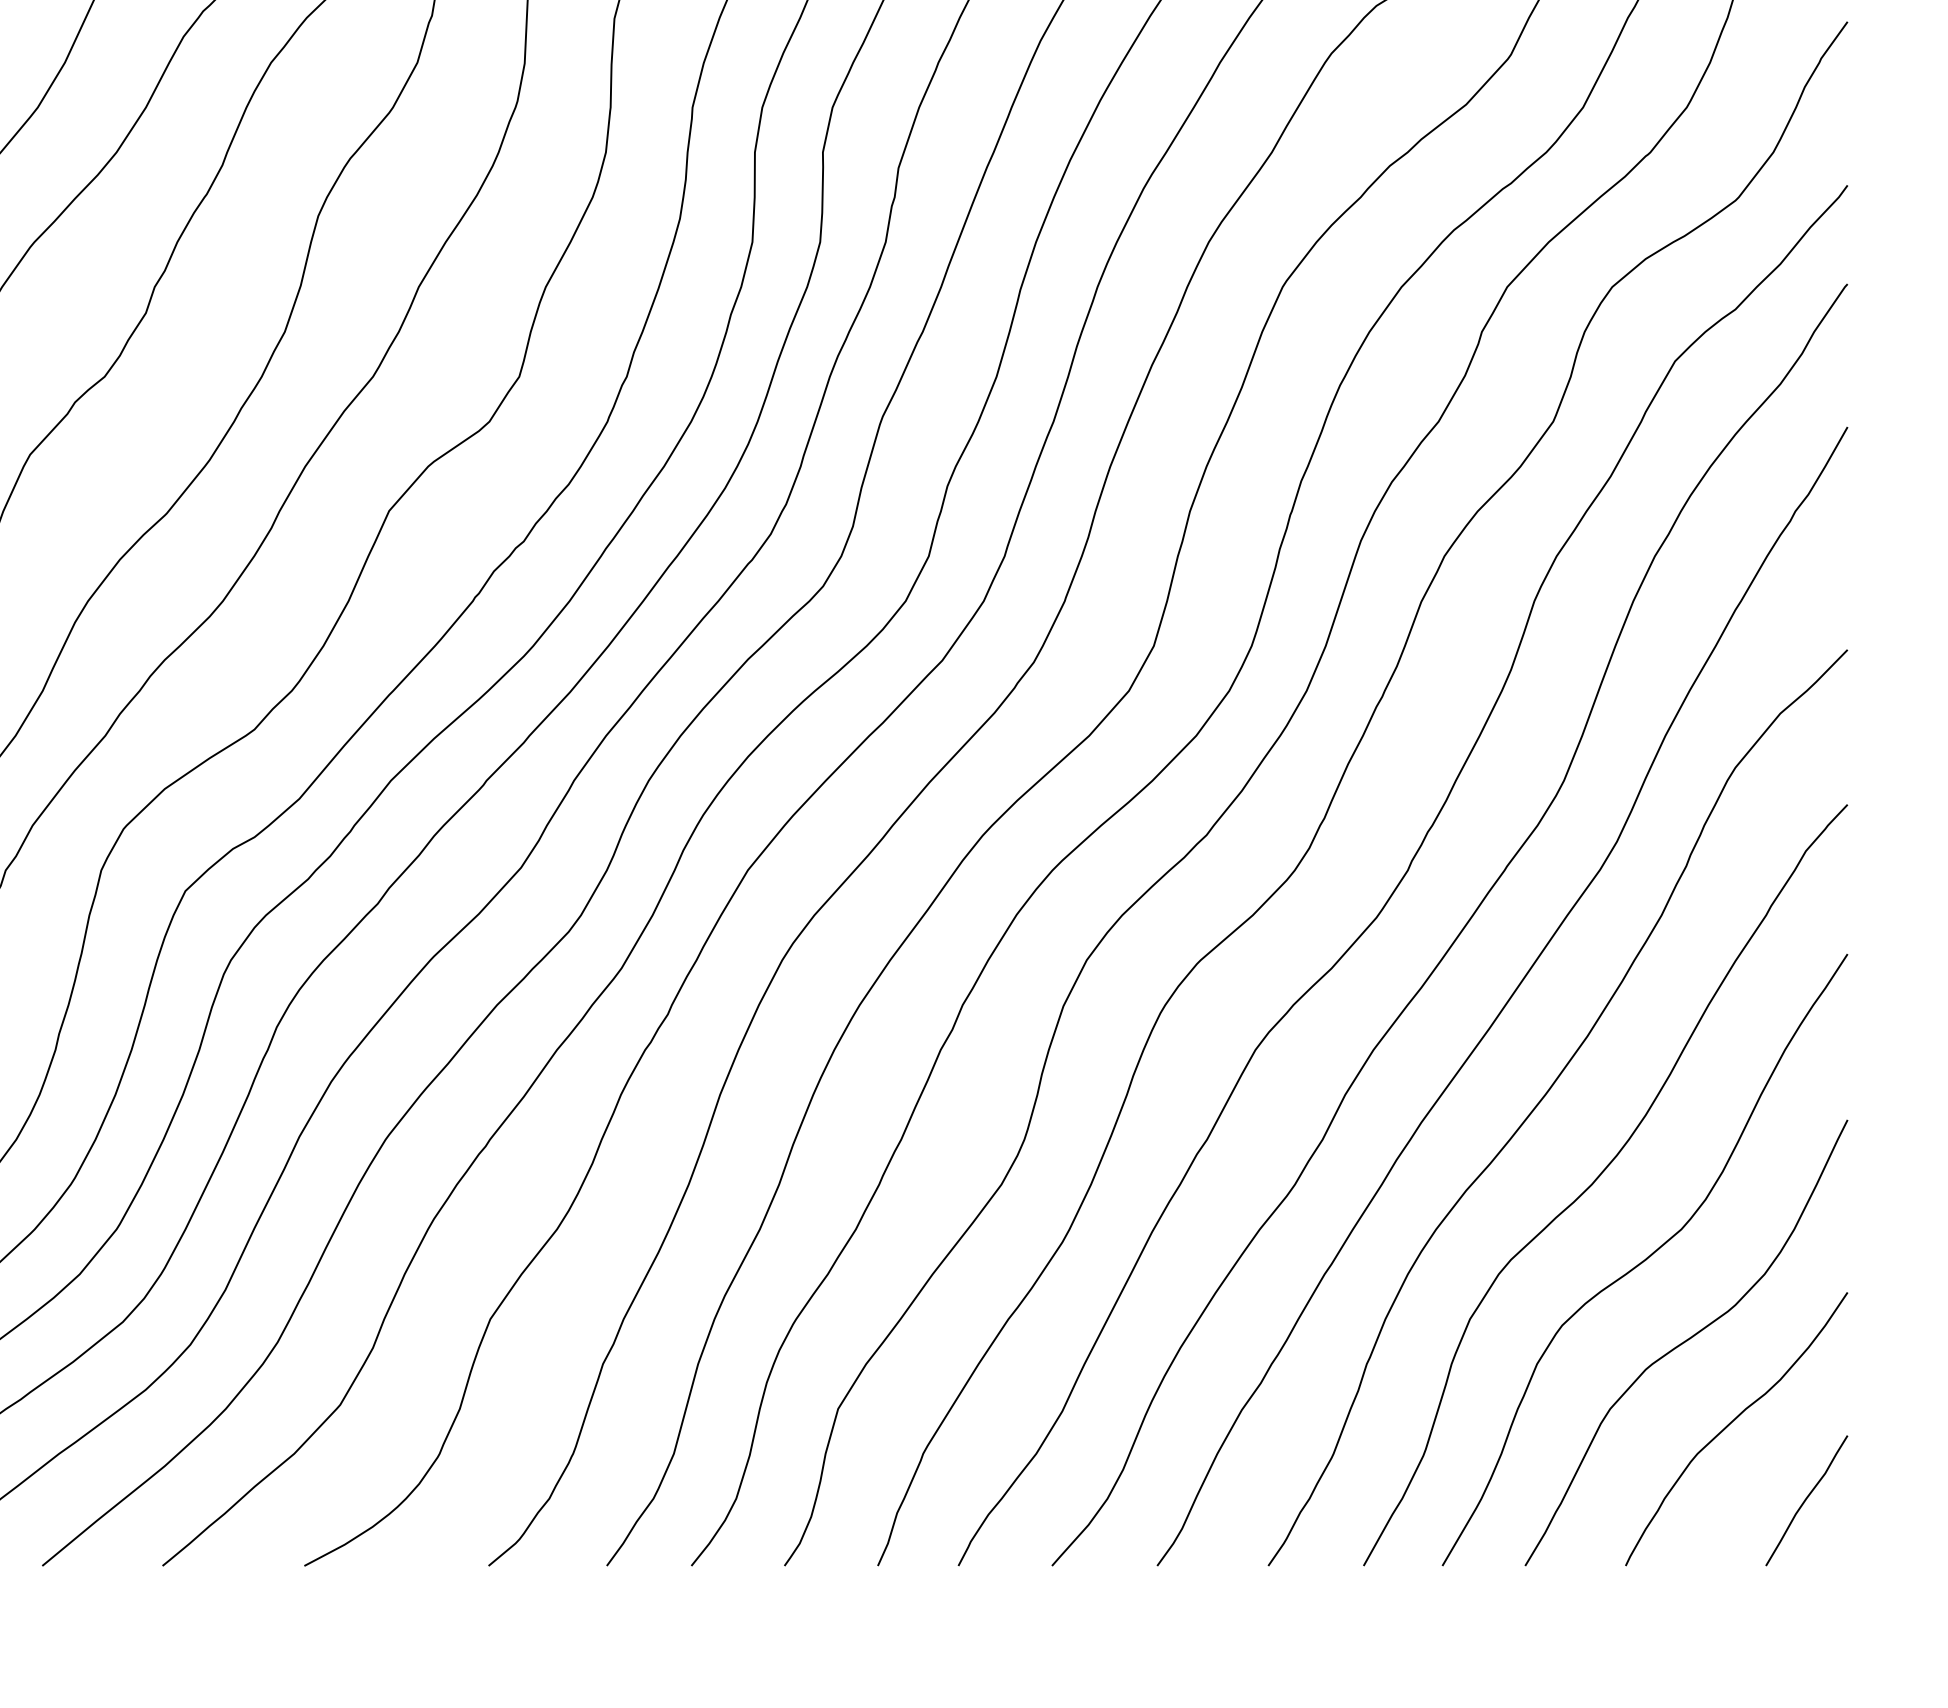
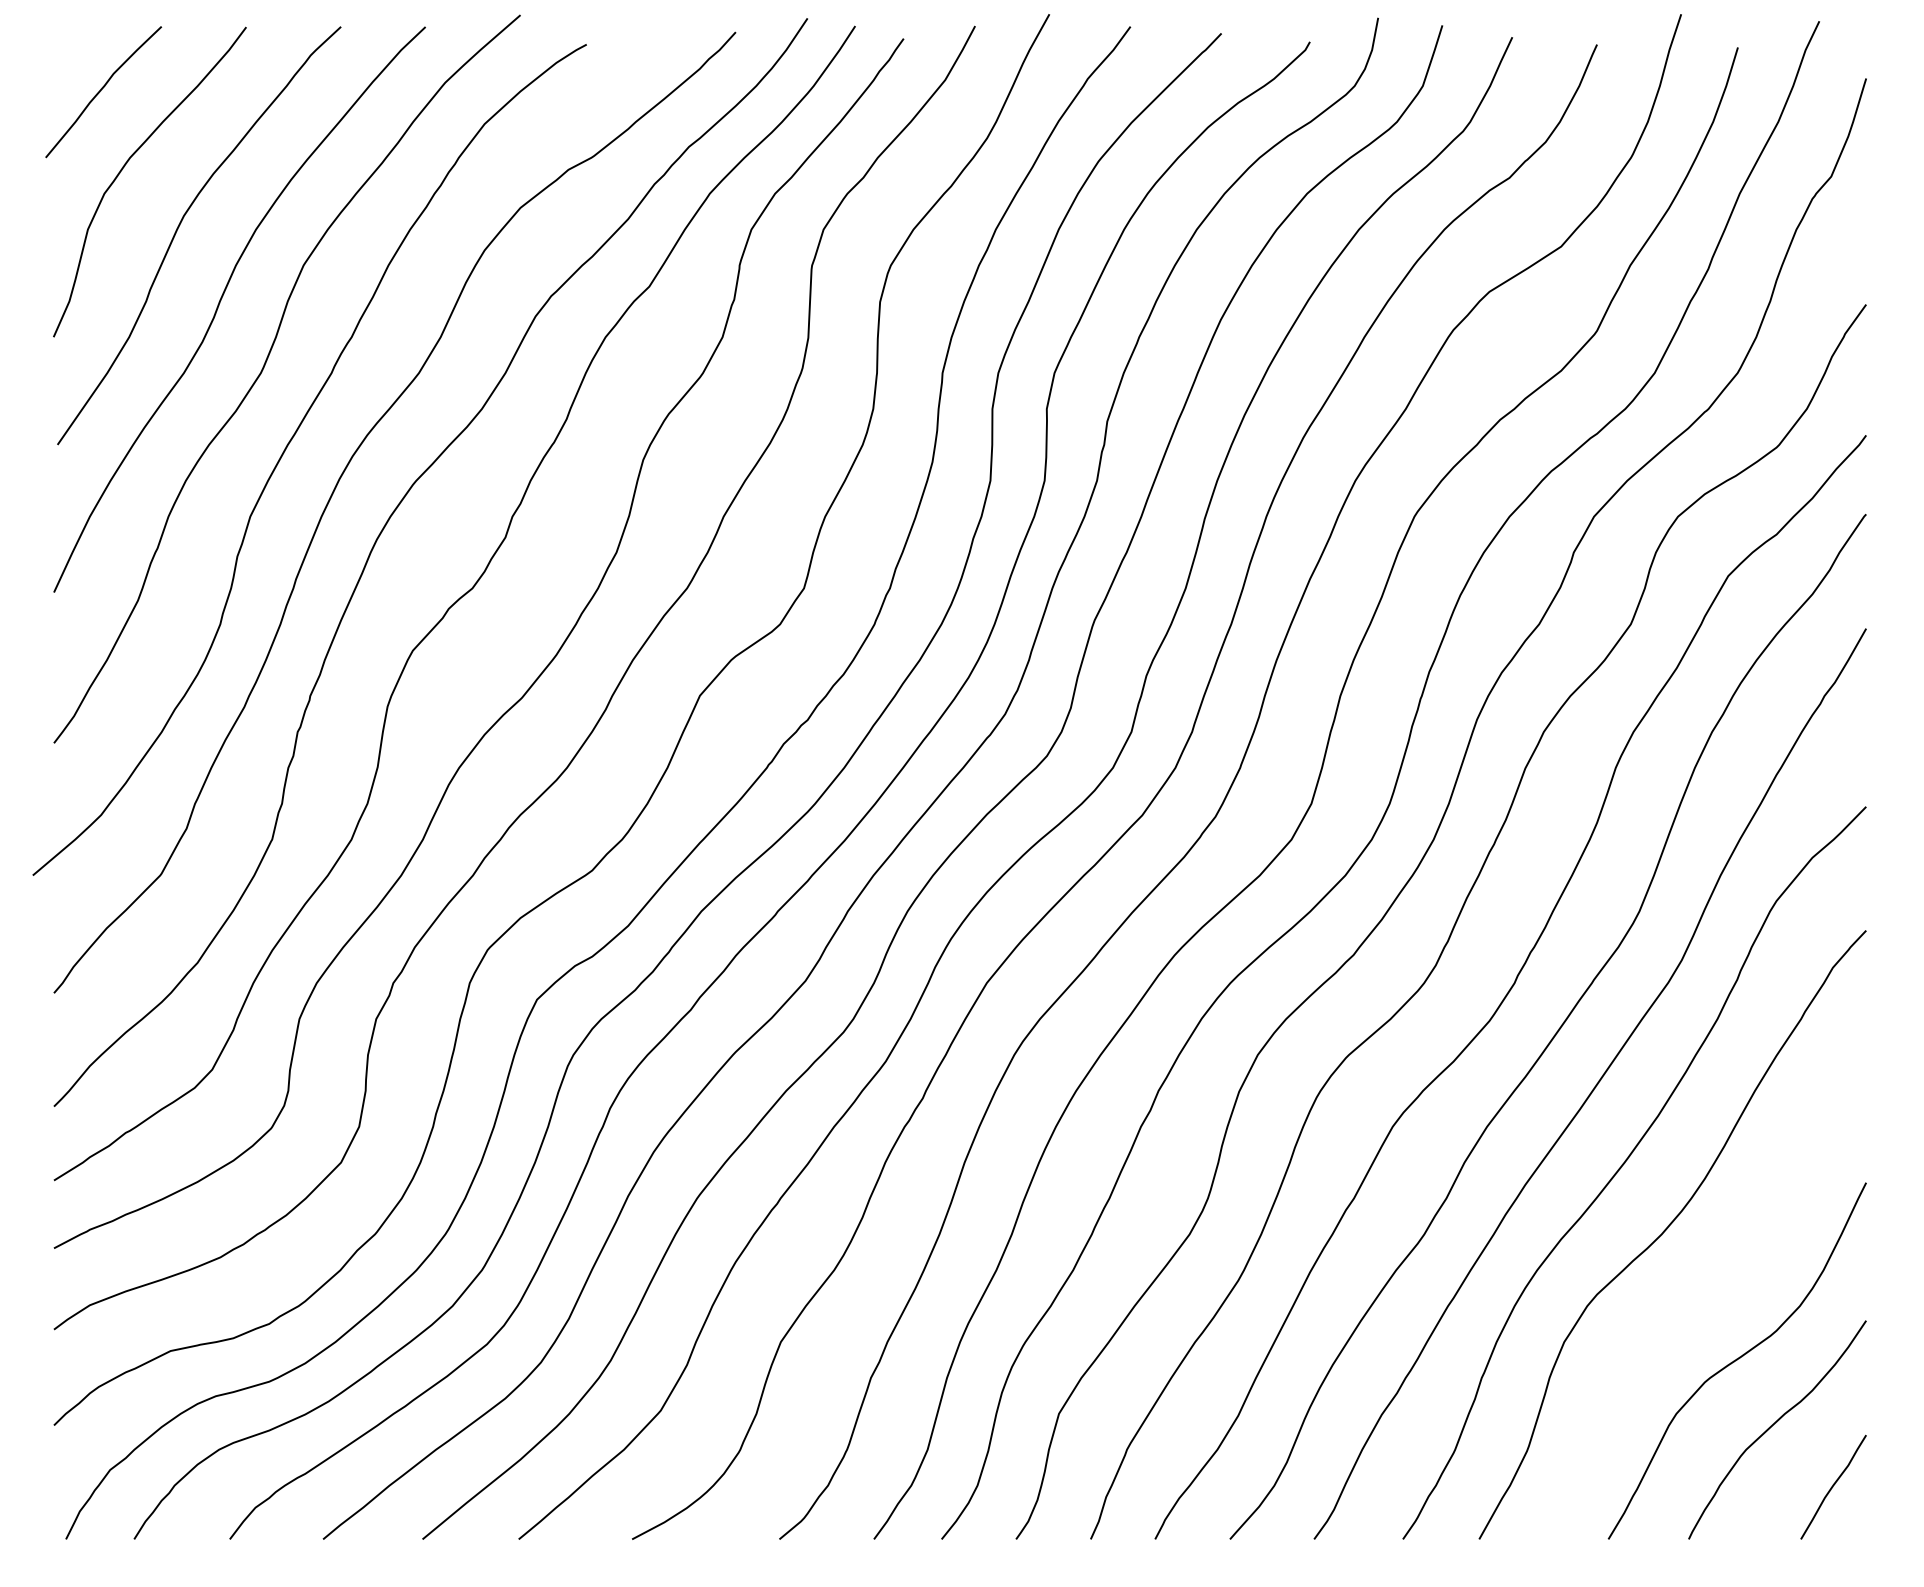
curve: (1644, 1259) -> (1703, 1294), removed

